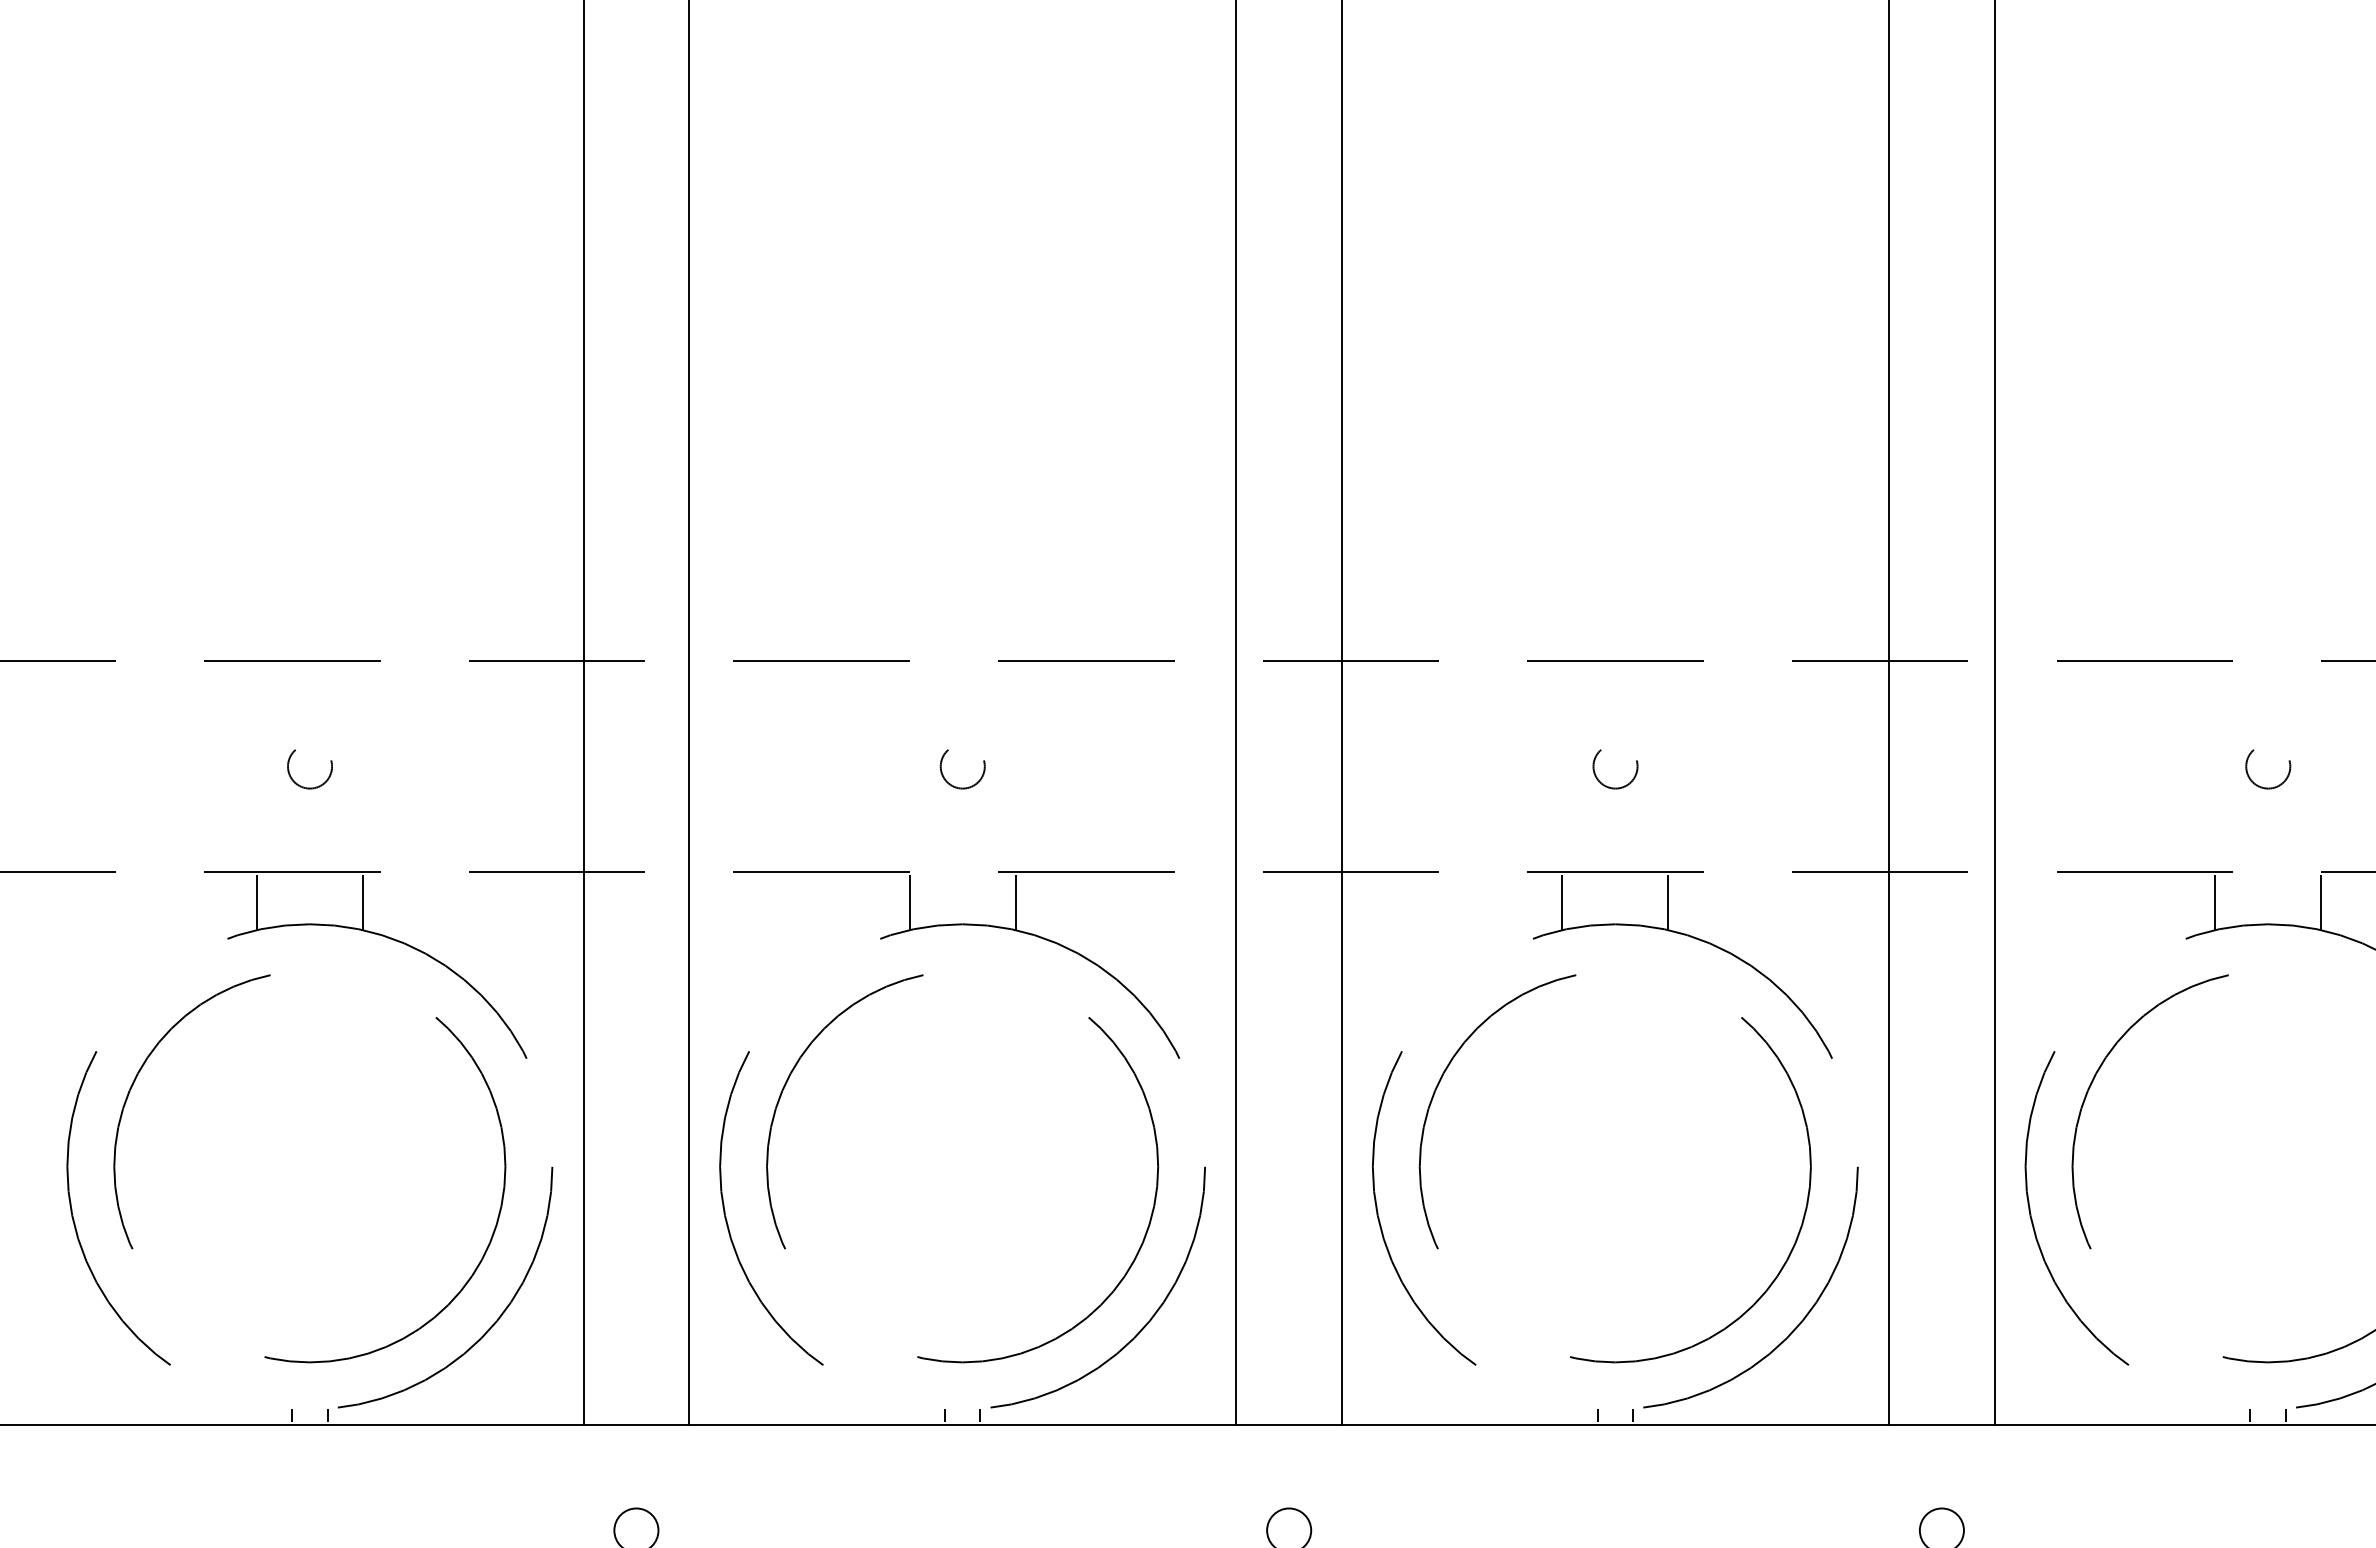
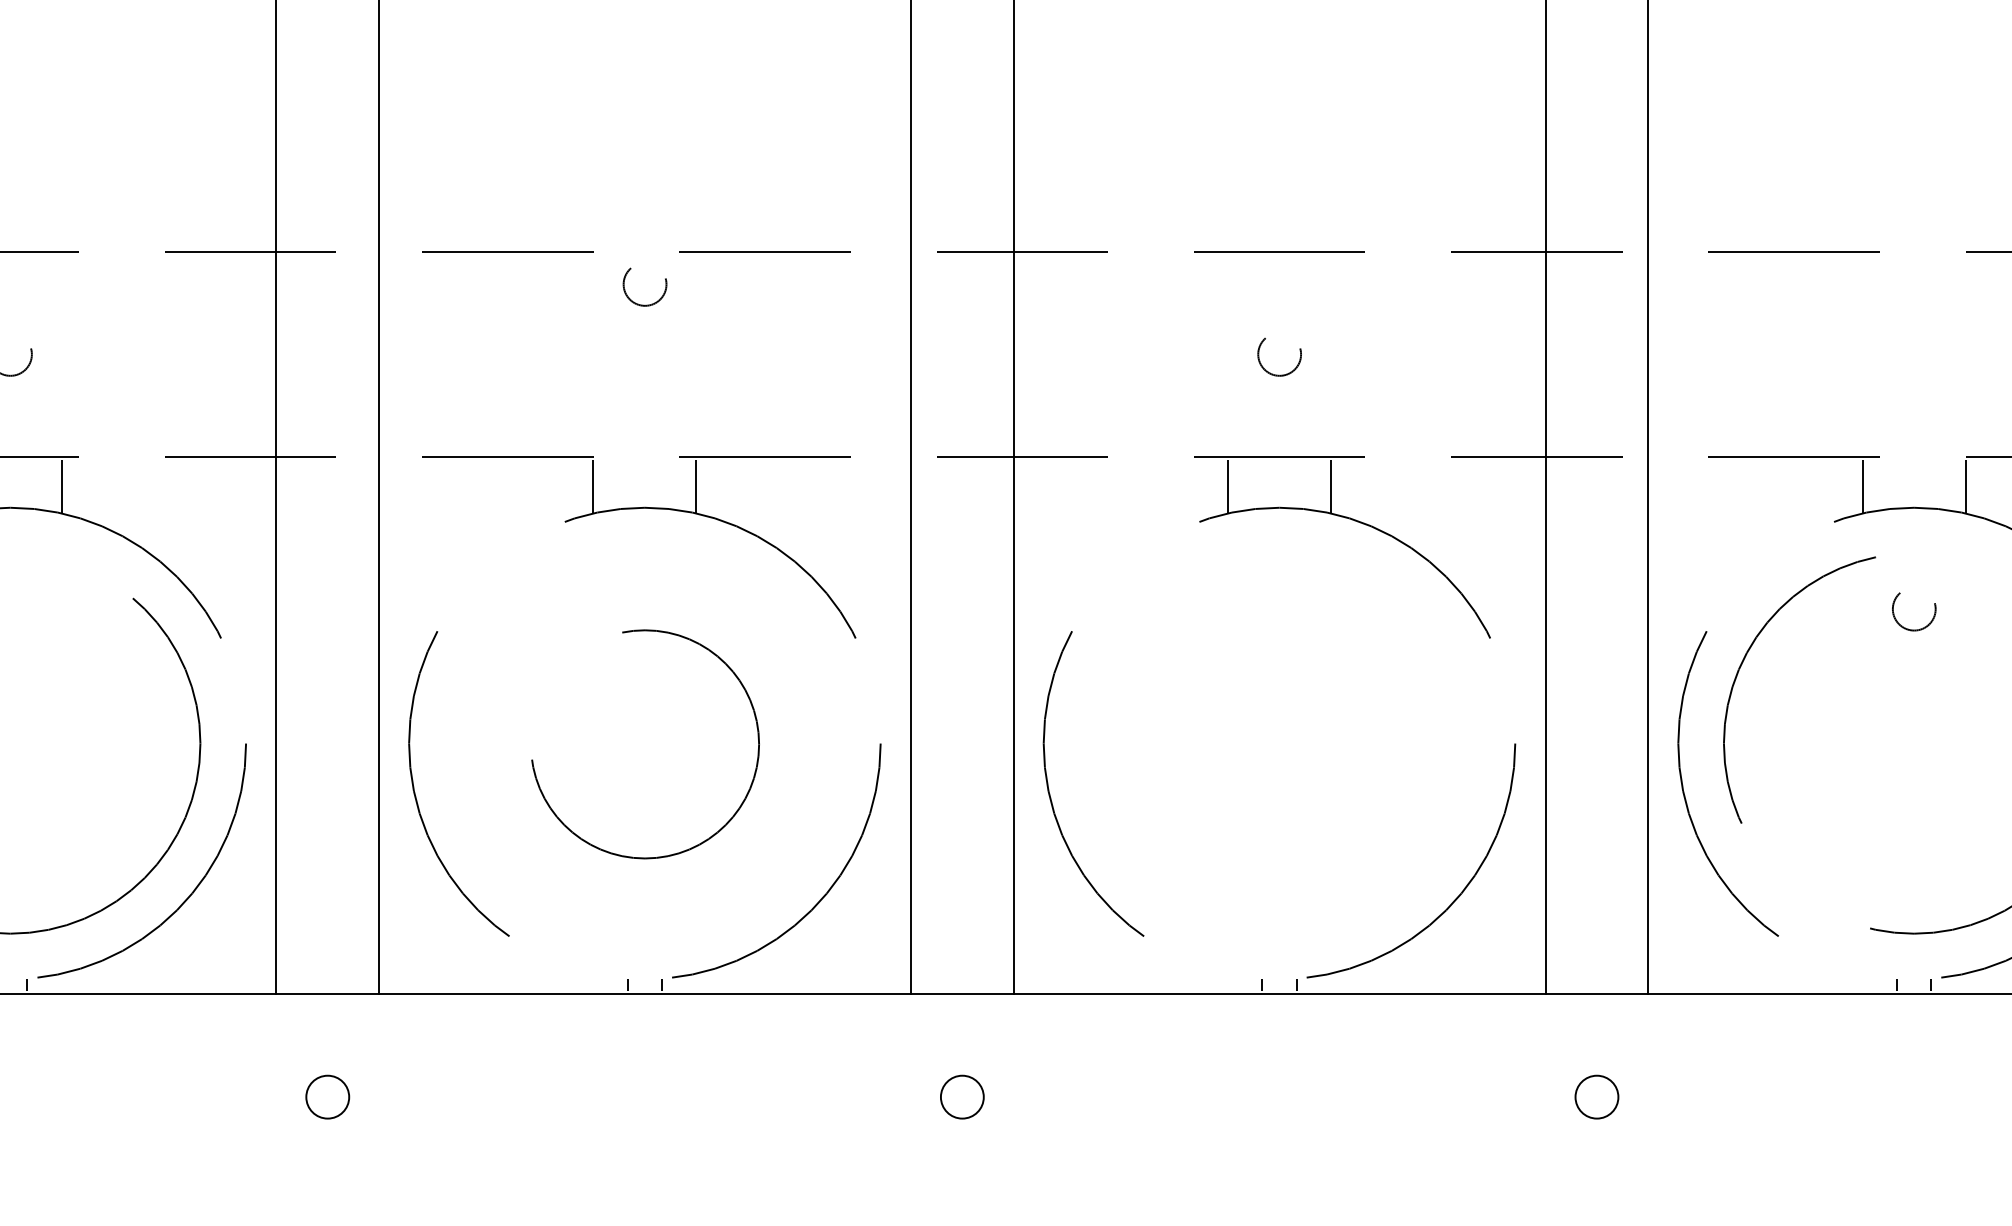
circle: (962, 769) -> (644, 287), moved
circle: (2268, 769) -> (1914, 611), moved
circle: (962, 1168) -> (644, 745), size x0.6
circle: (1614, 1168) -> (1278, 745), removed

